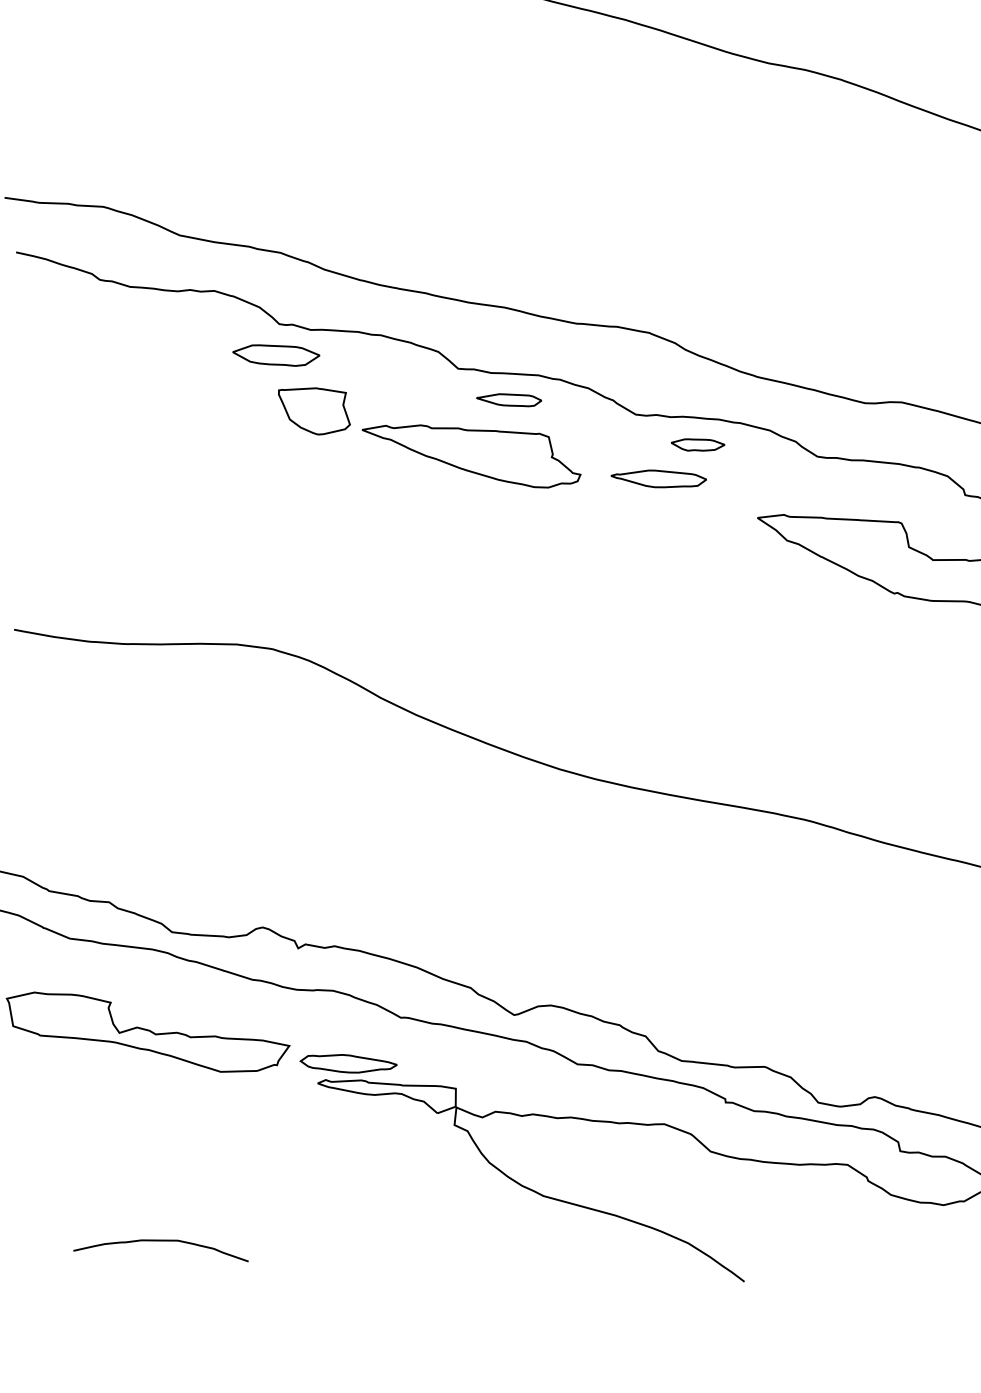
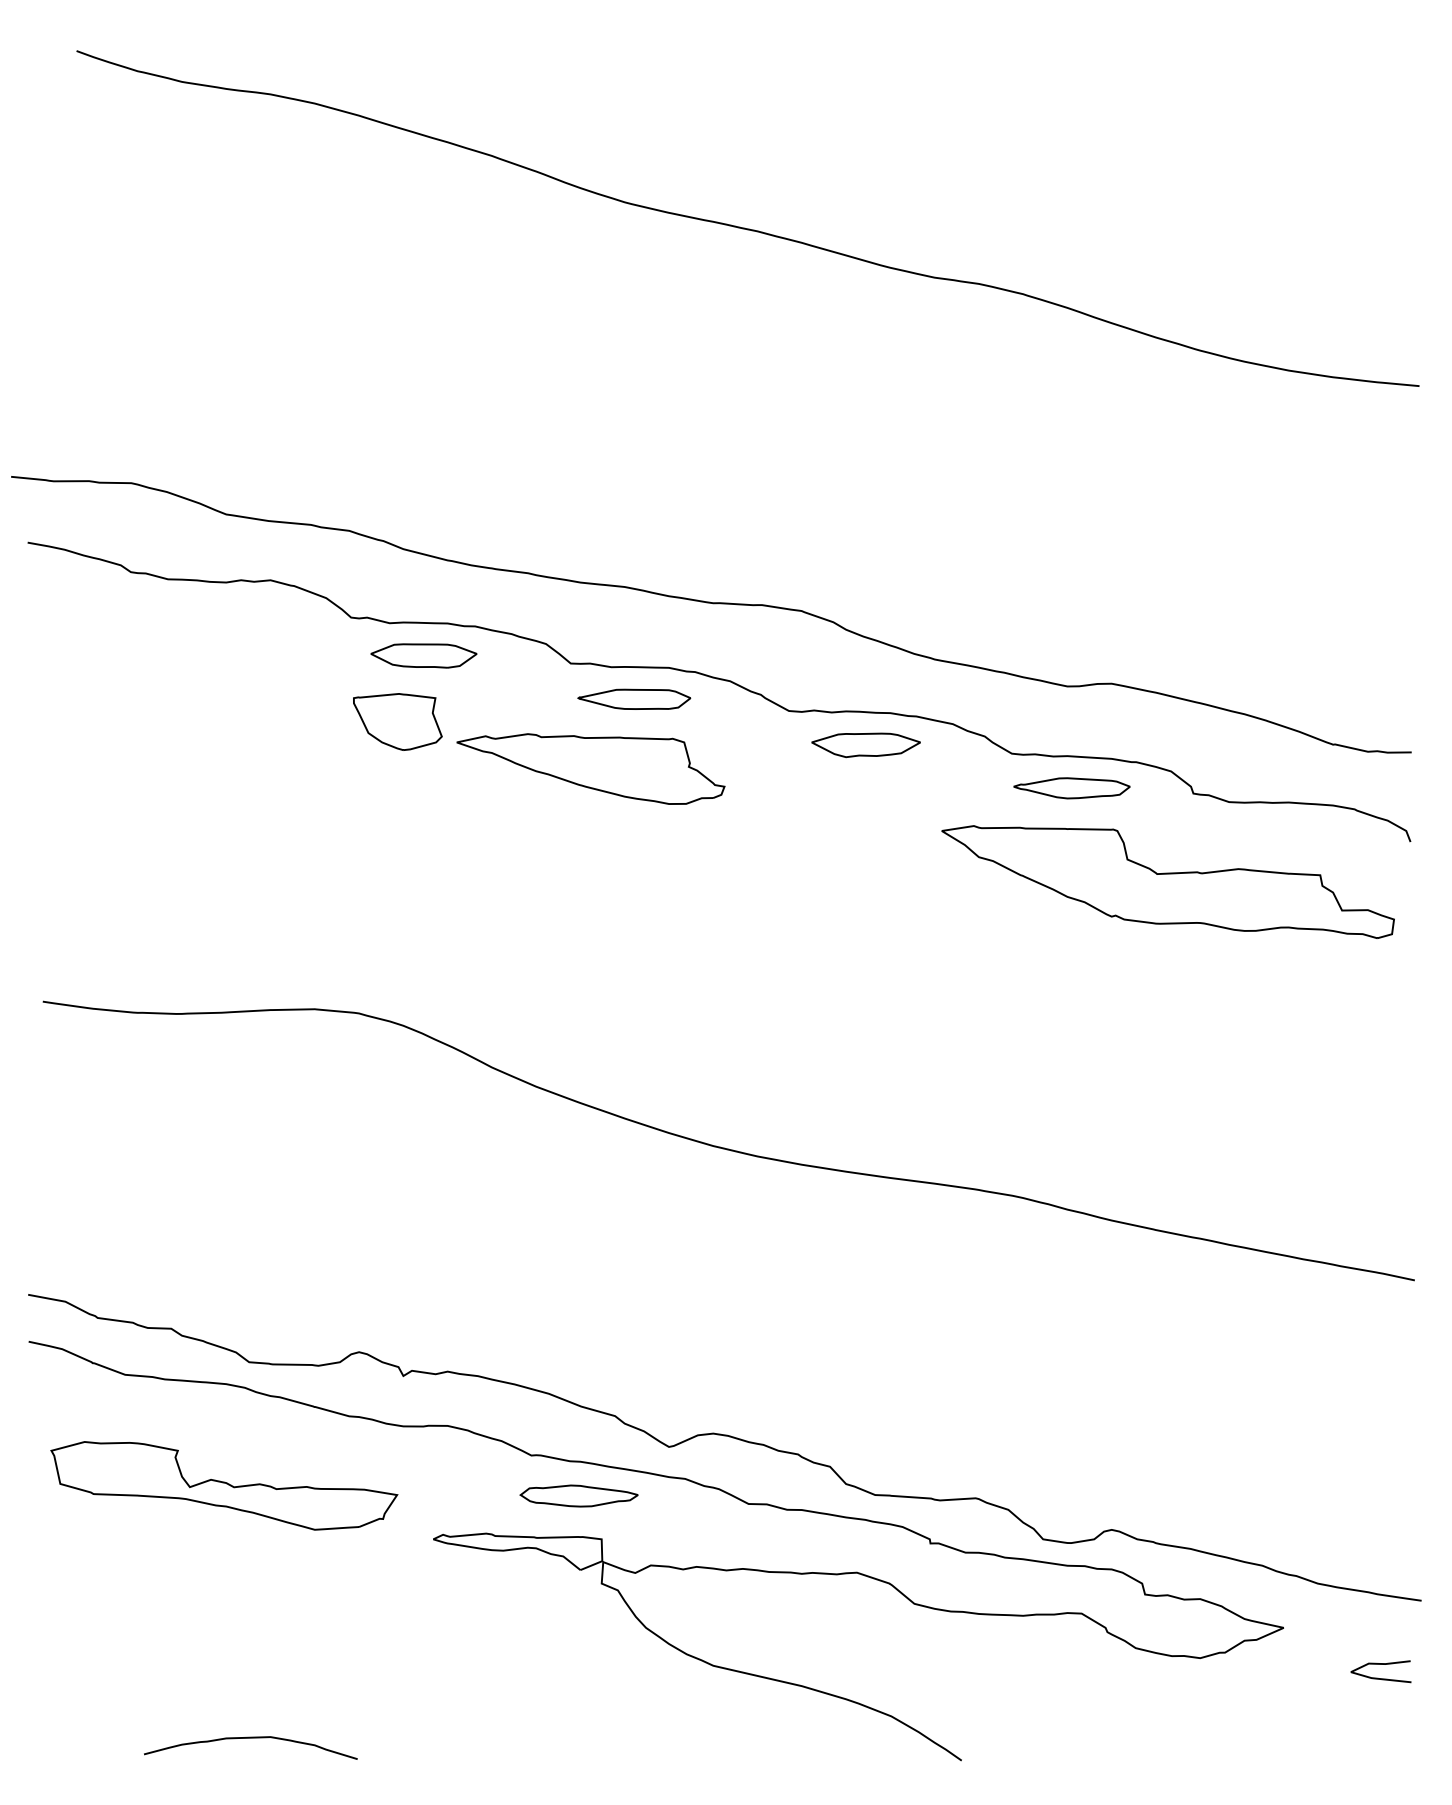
part: (275, 355) -> (423, 655), moved
part: (509, 399) -> (634, 698), size x1.43
part: (697, 445) -> (865, 745), size x1.67
part: (658, 479) -> (1071, 788), moved
part: (348, 1063) -> (578, 1495), moved

